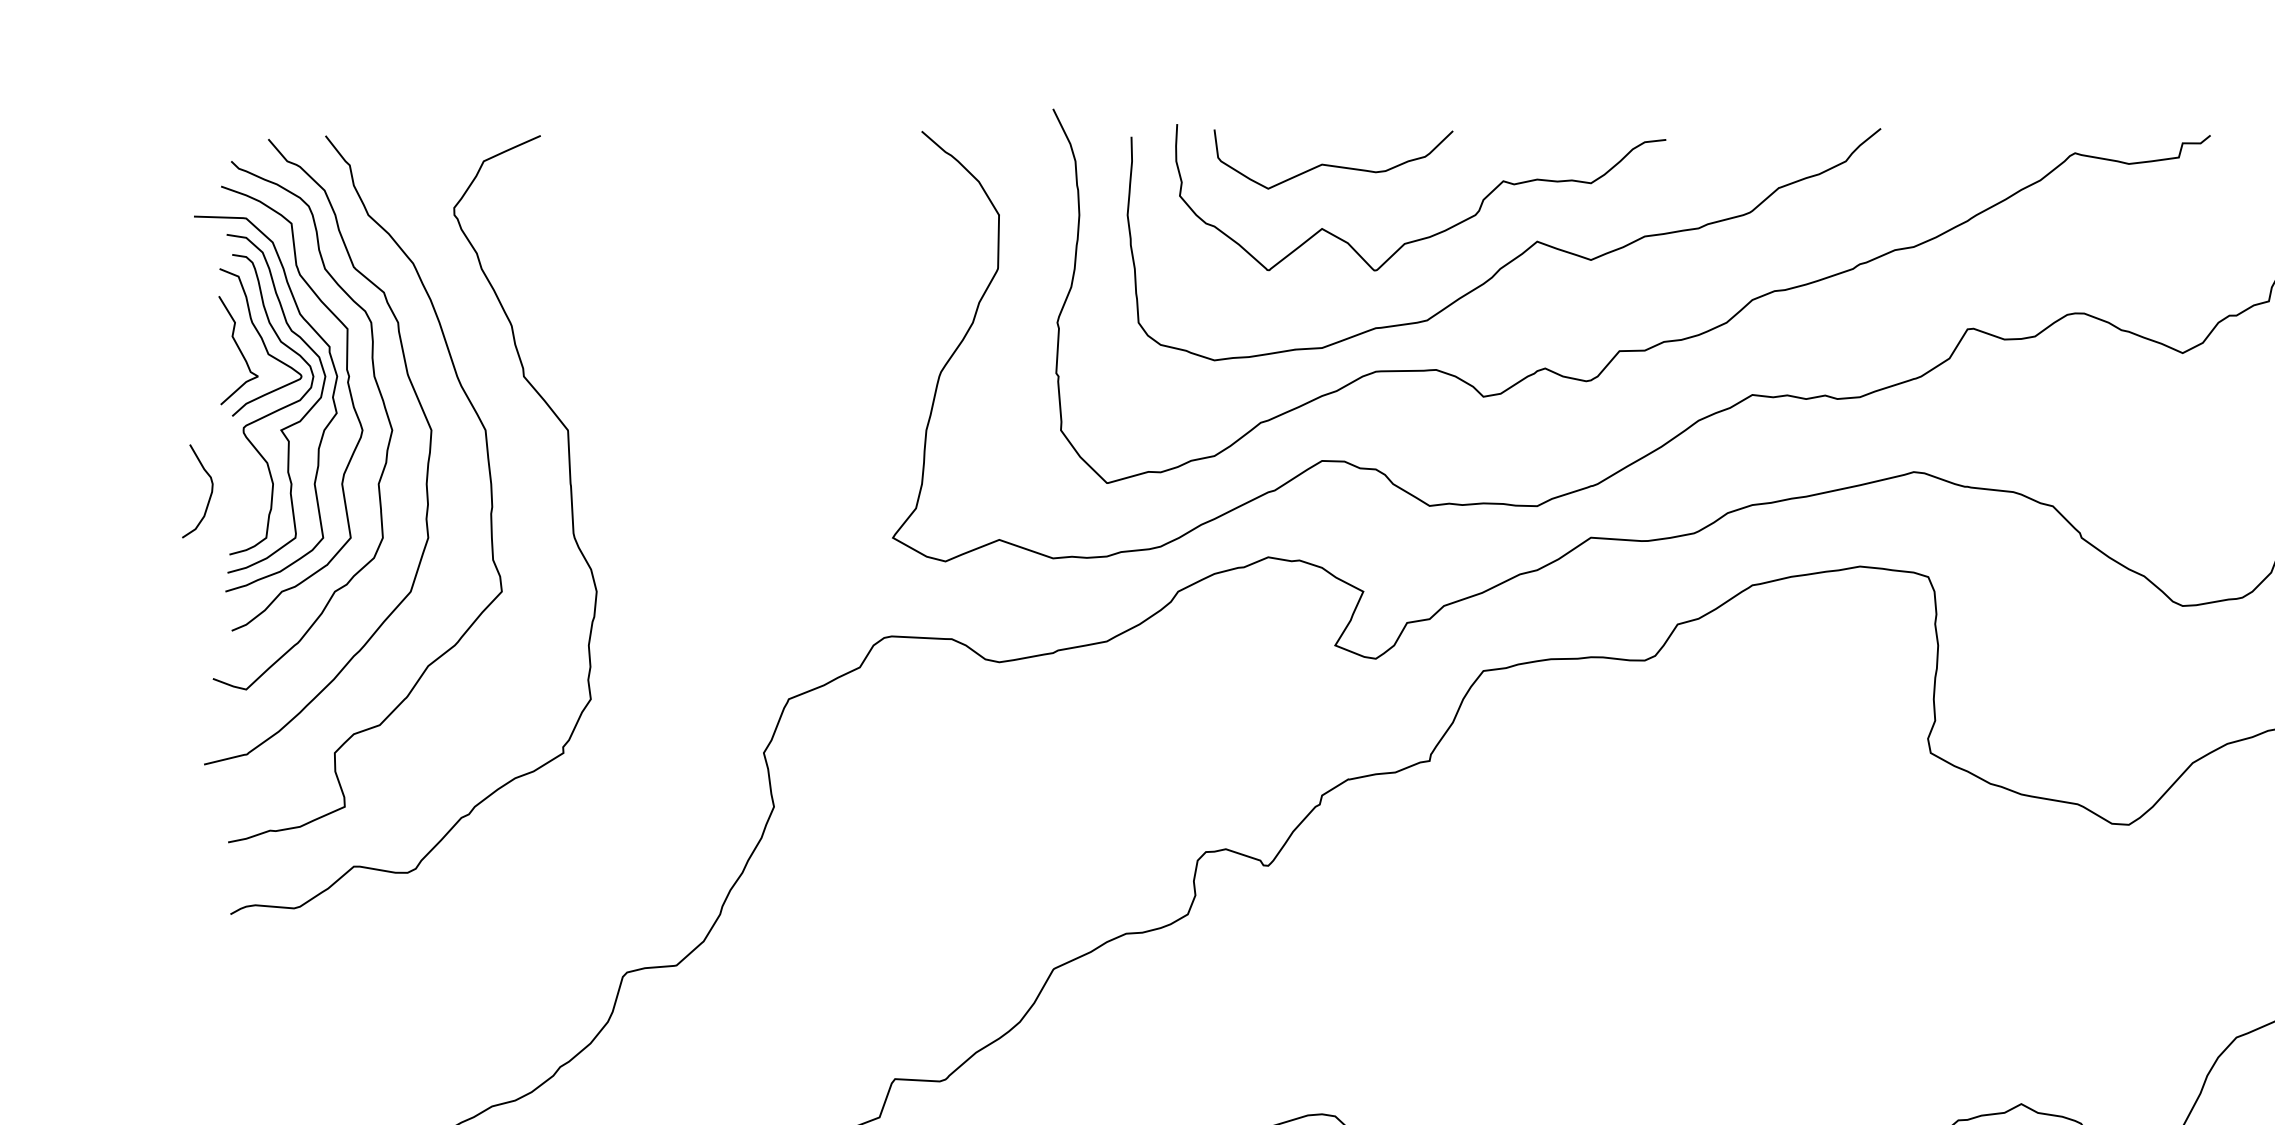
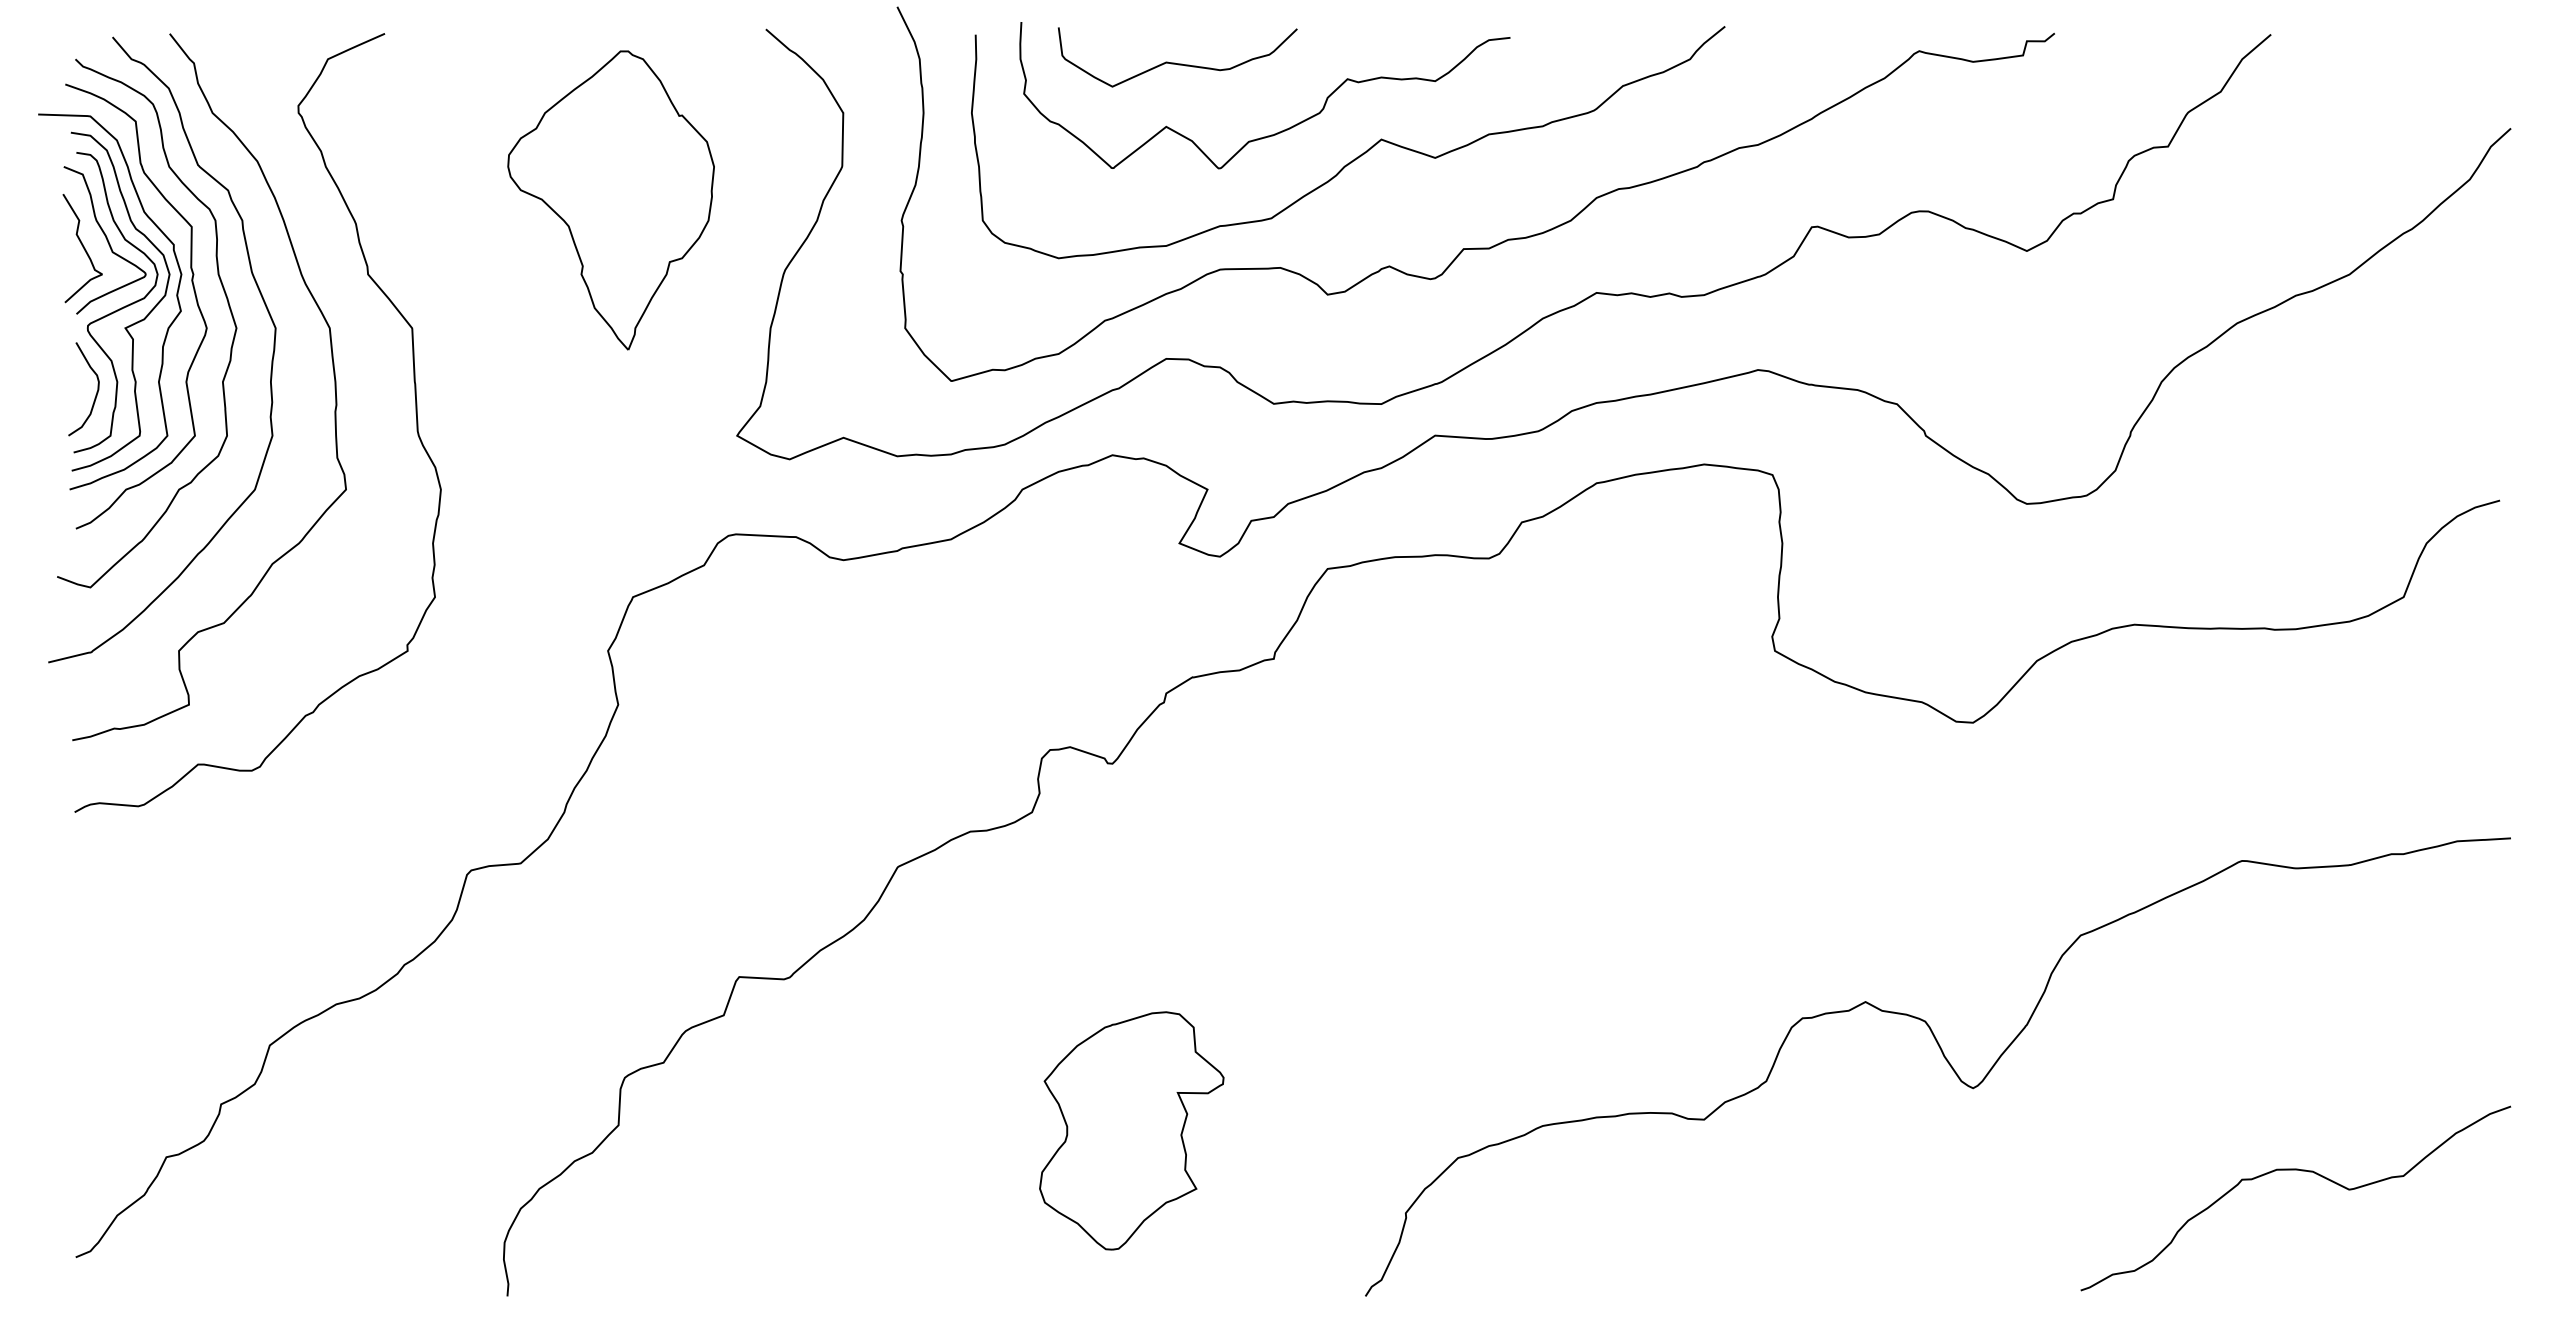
part: (766, 302) -> (610, 200), added
curve: (209, 496) -> (95, 394), moved

